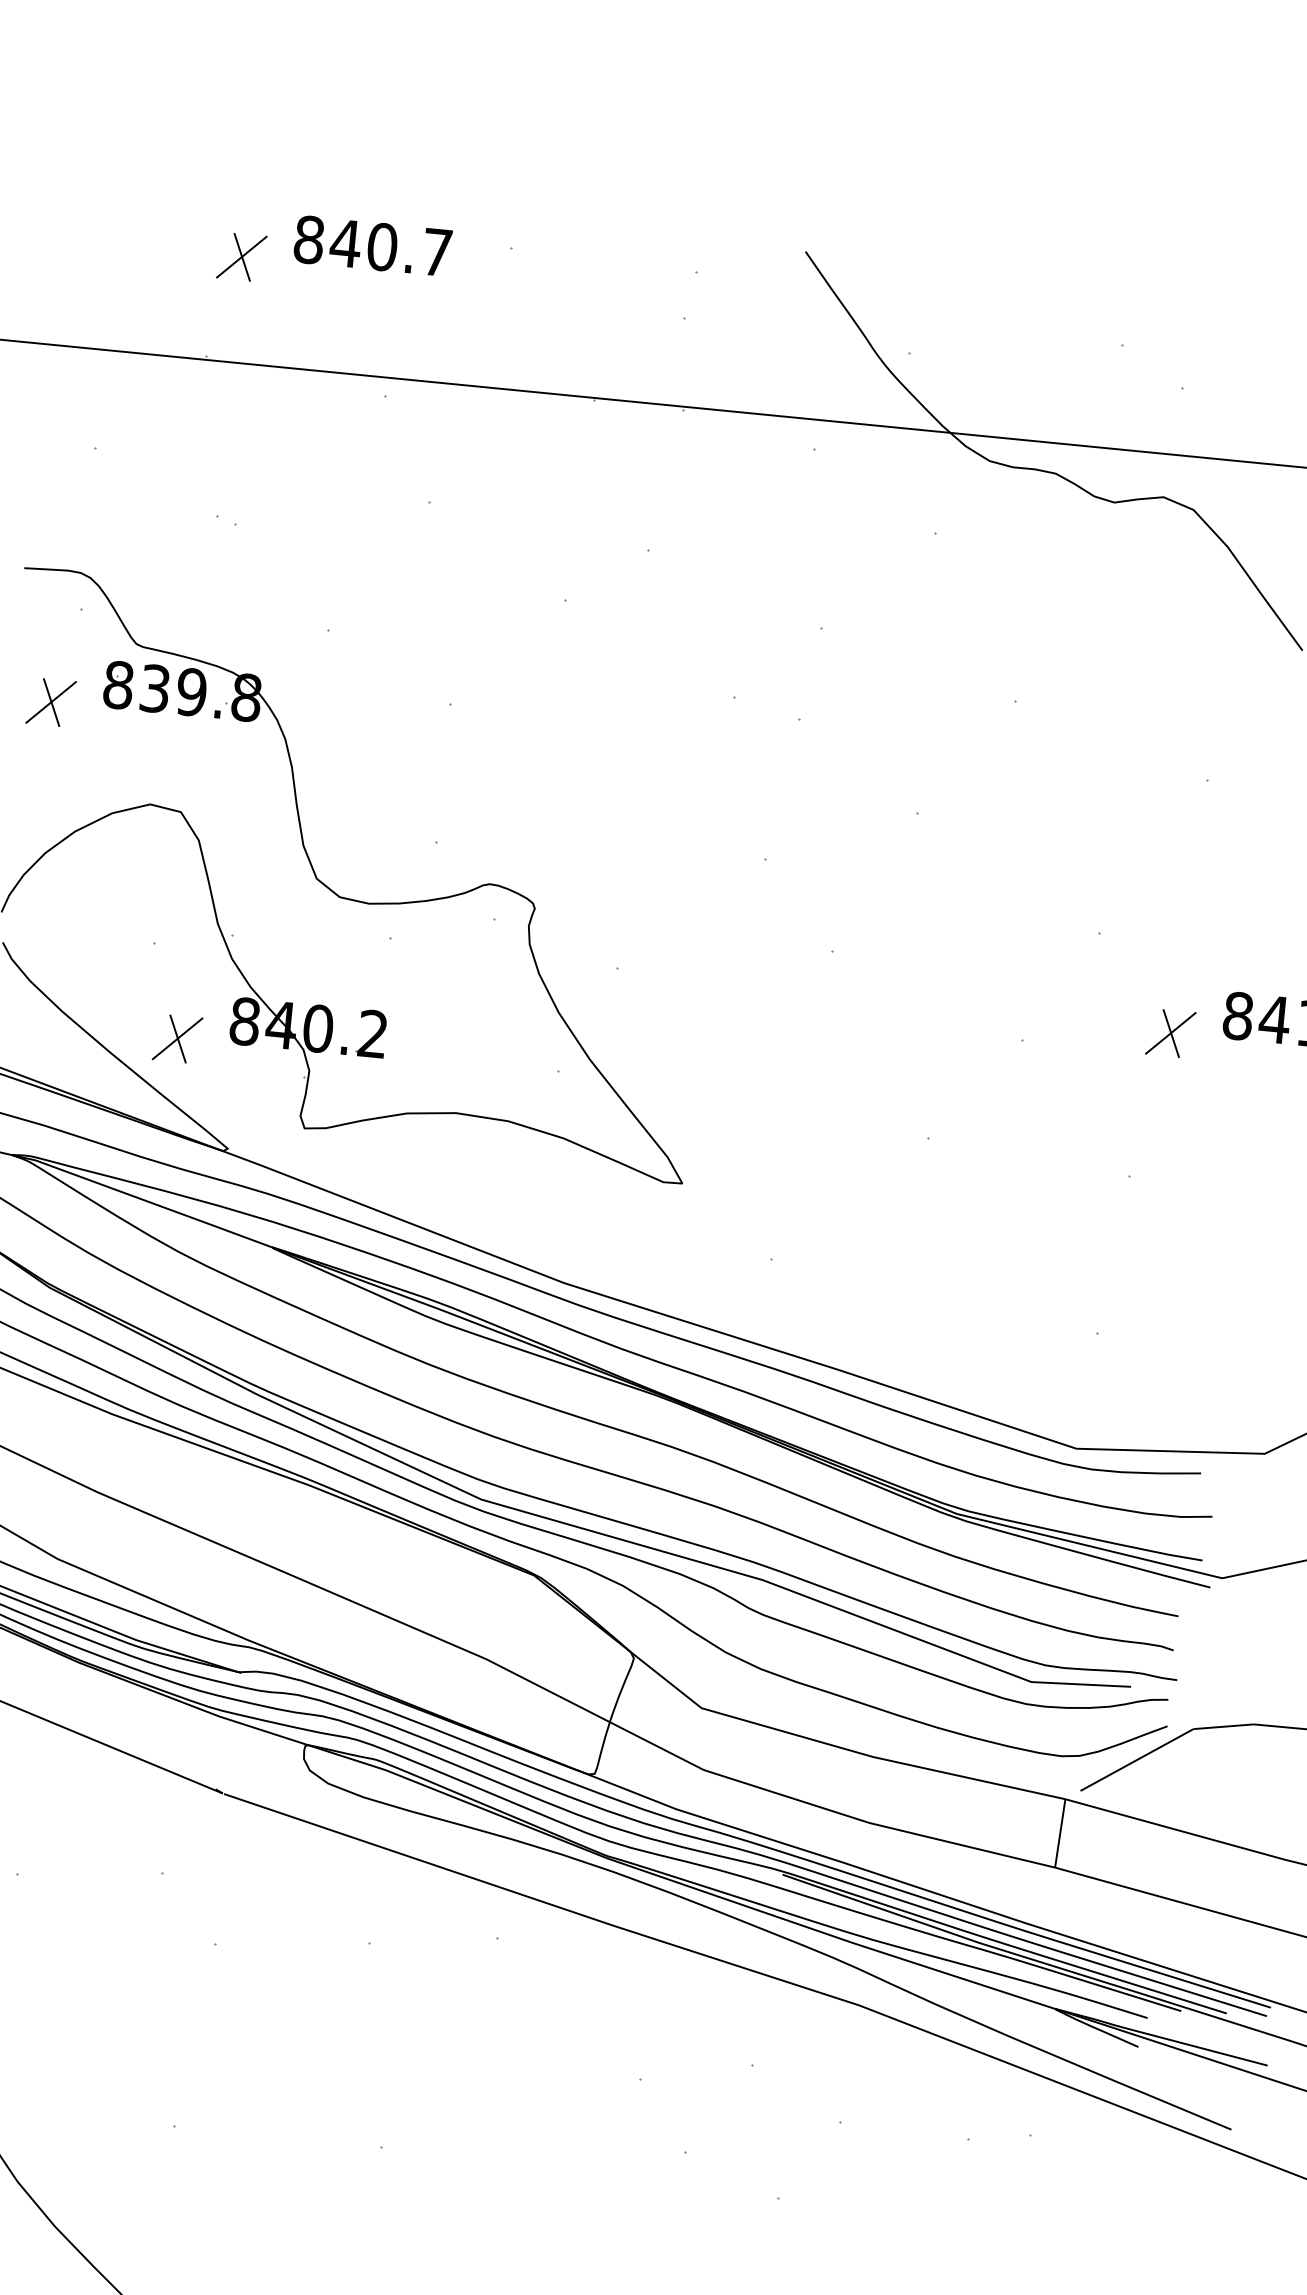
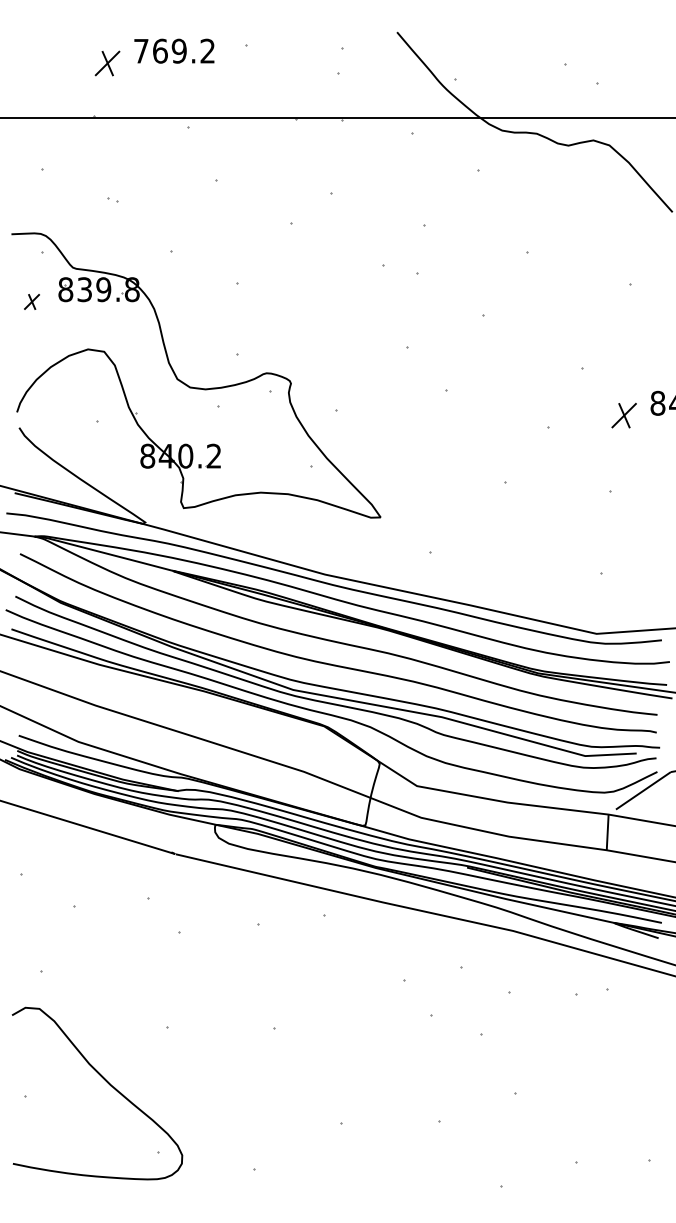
text: (373, 244) -> (174, 50), 840.7 -> 769.2
part: (50, 701) -> (31, 301), size x0.6
part: (176, 1038) -> (113, 468), removed

